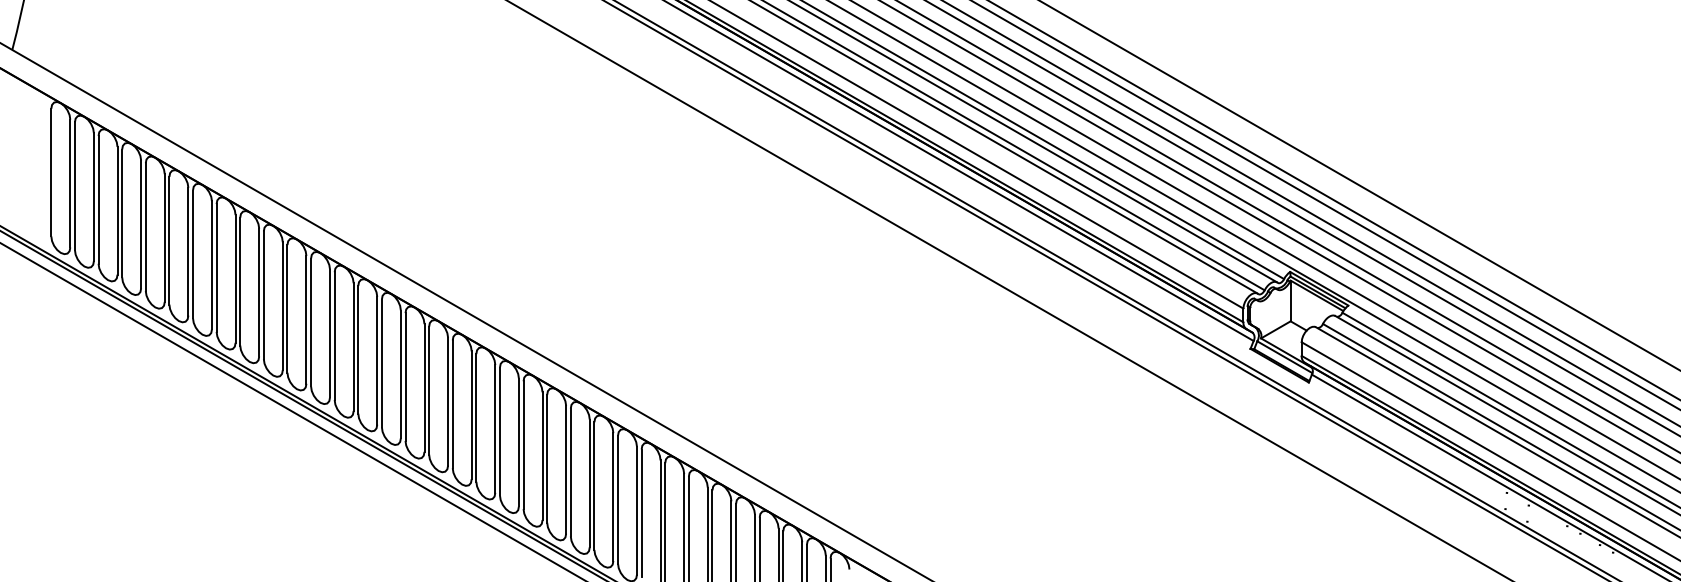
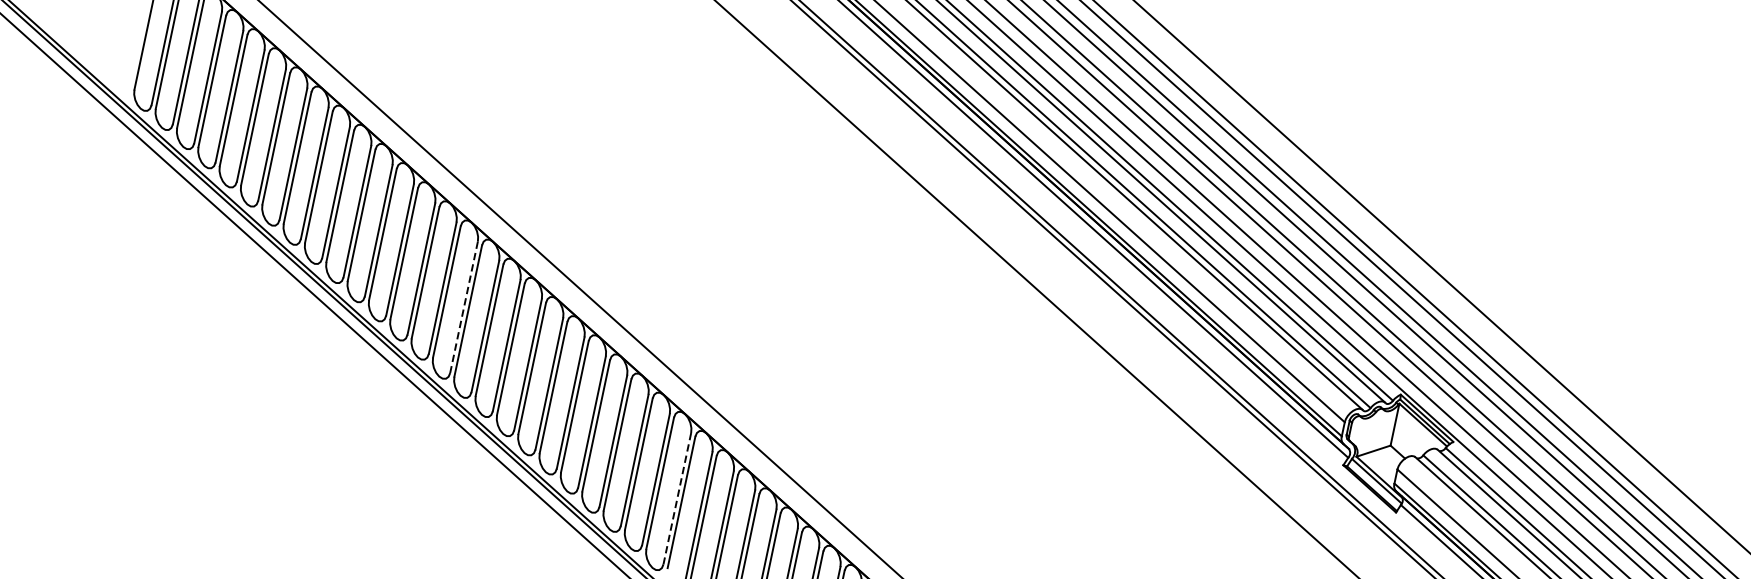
line: (400, 374) -> (463, 307), solid -> dashed
line: (637, 510) -> (677, 498), solid -> dashed

